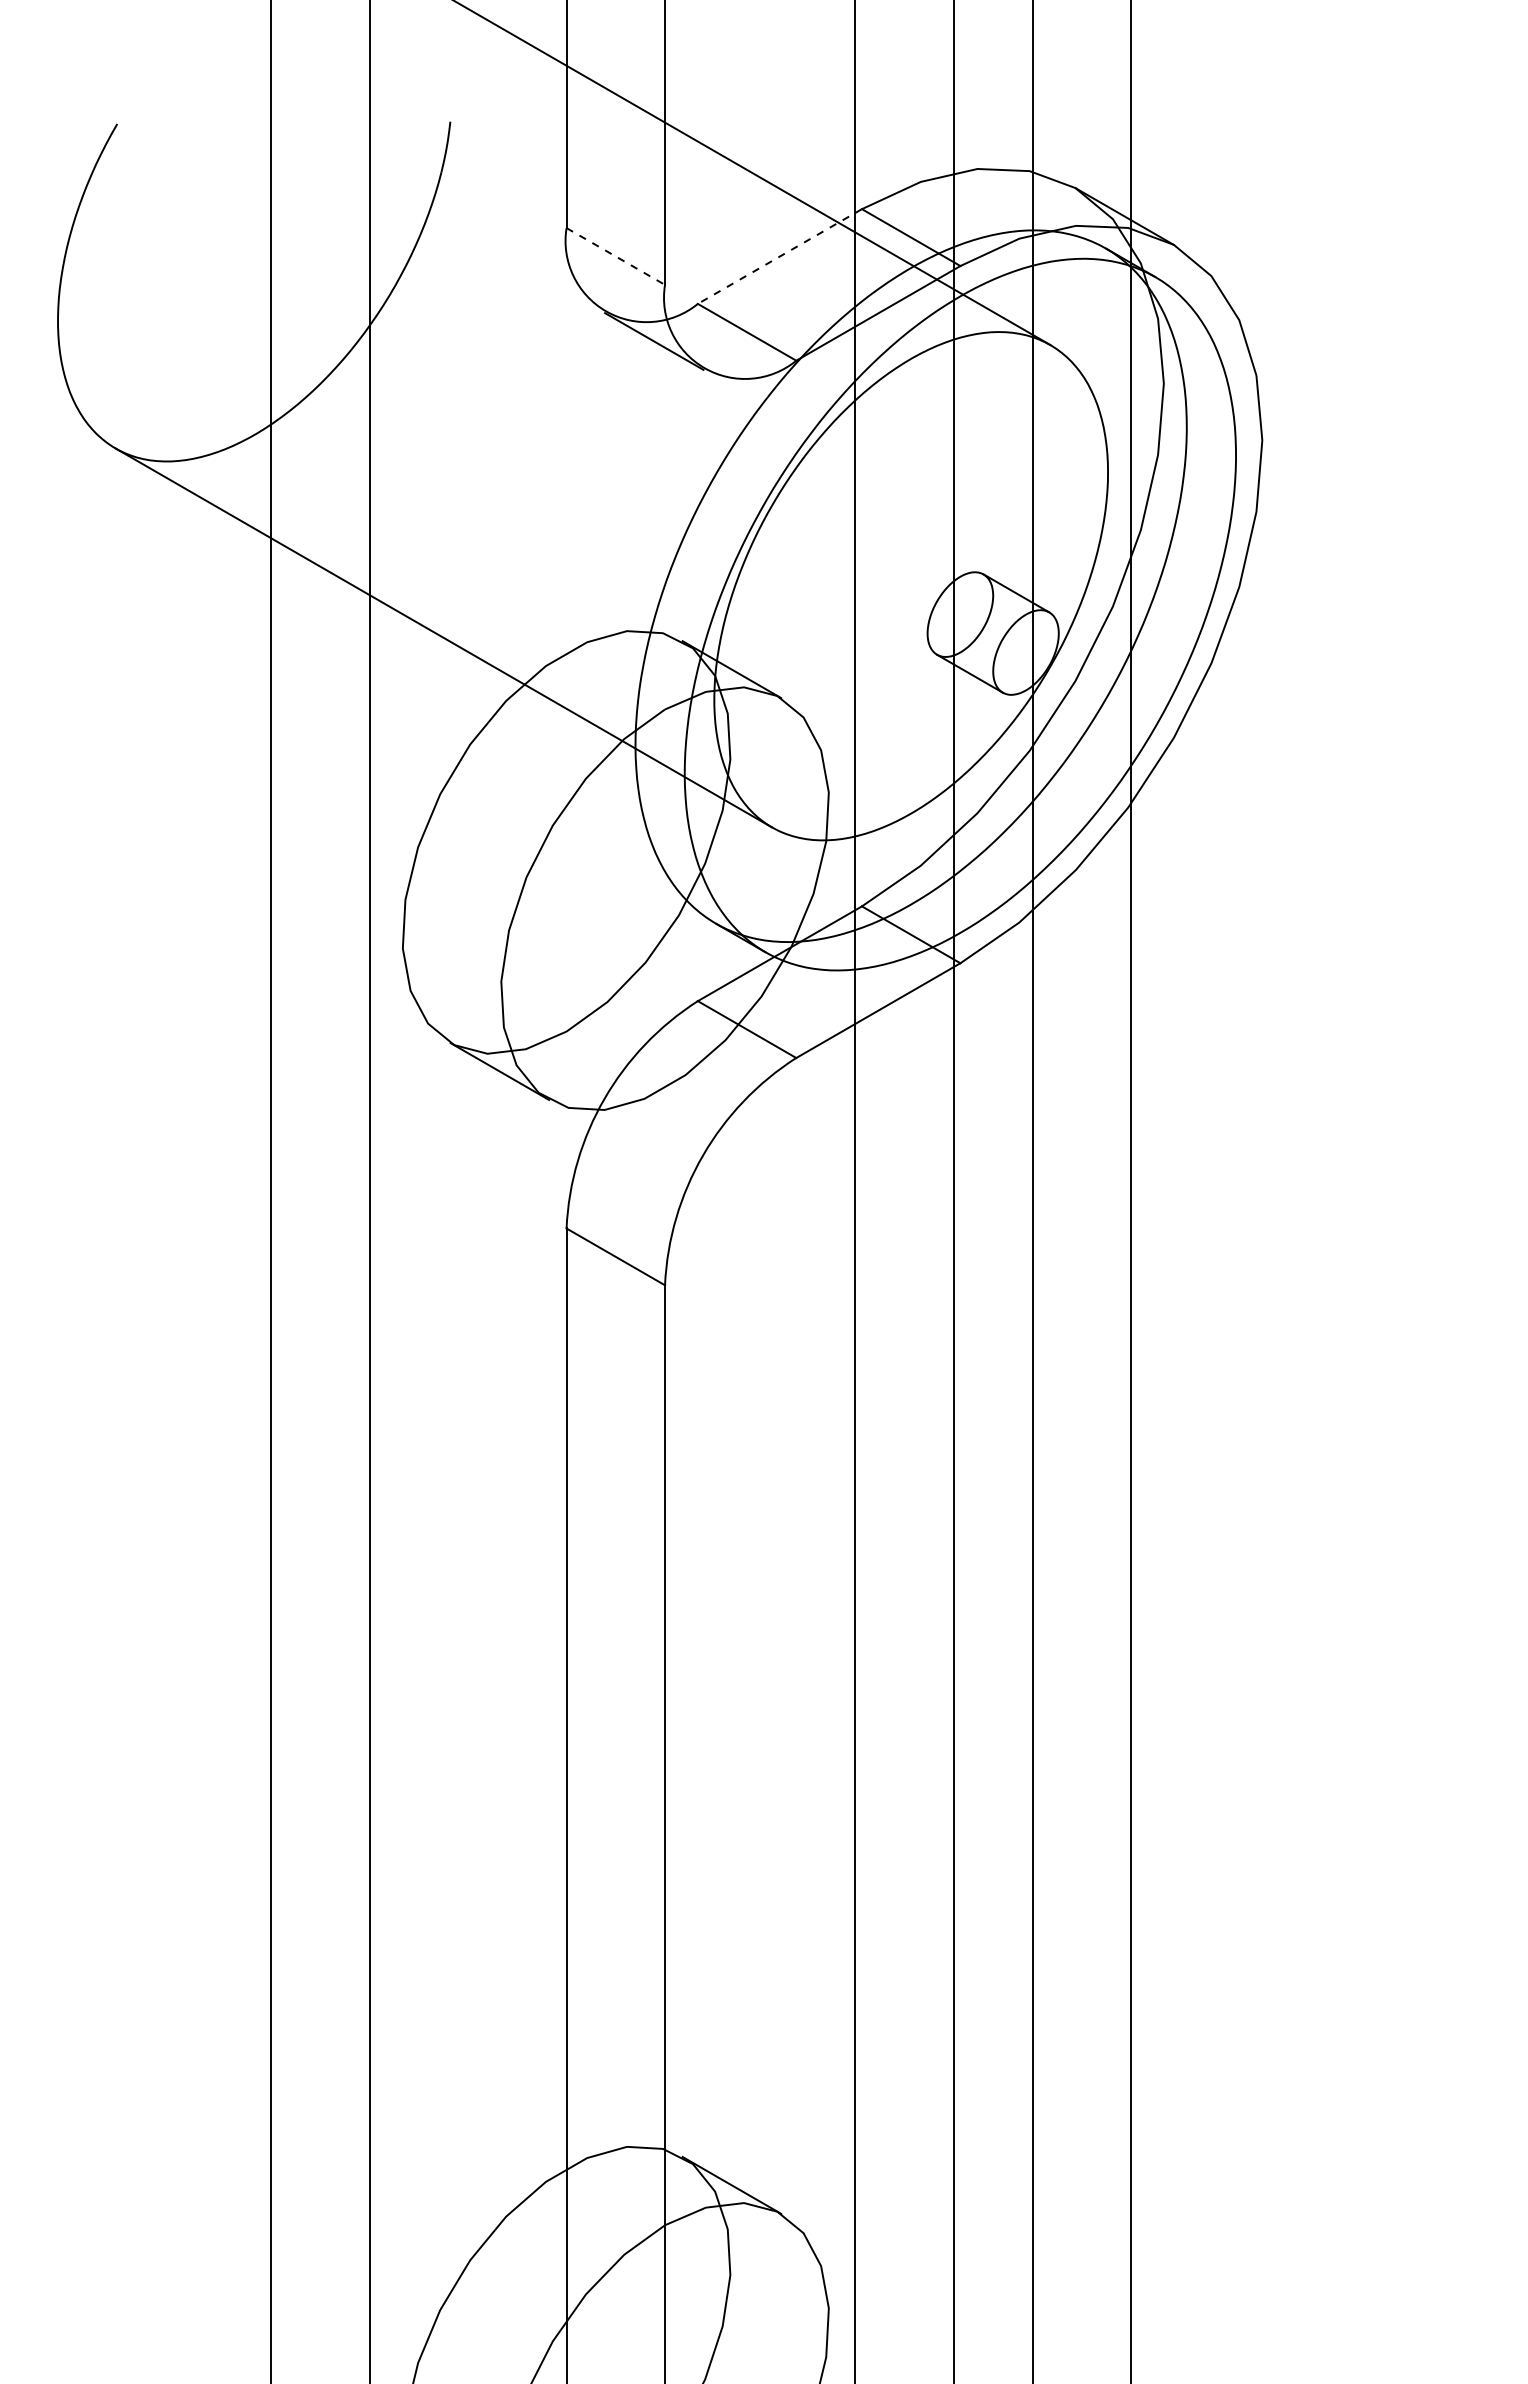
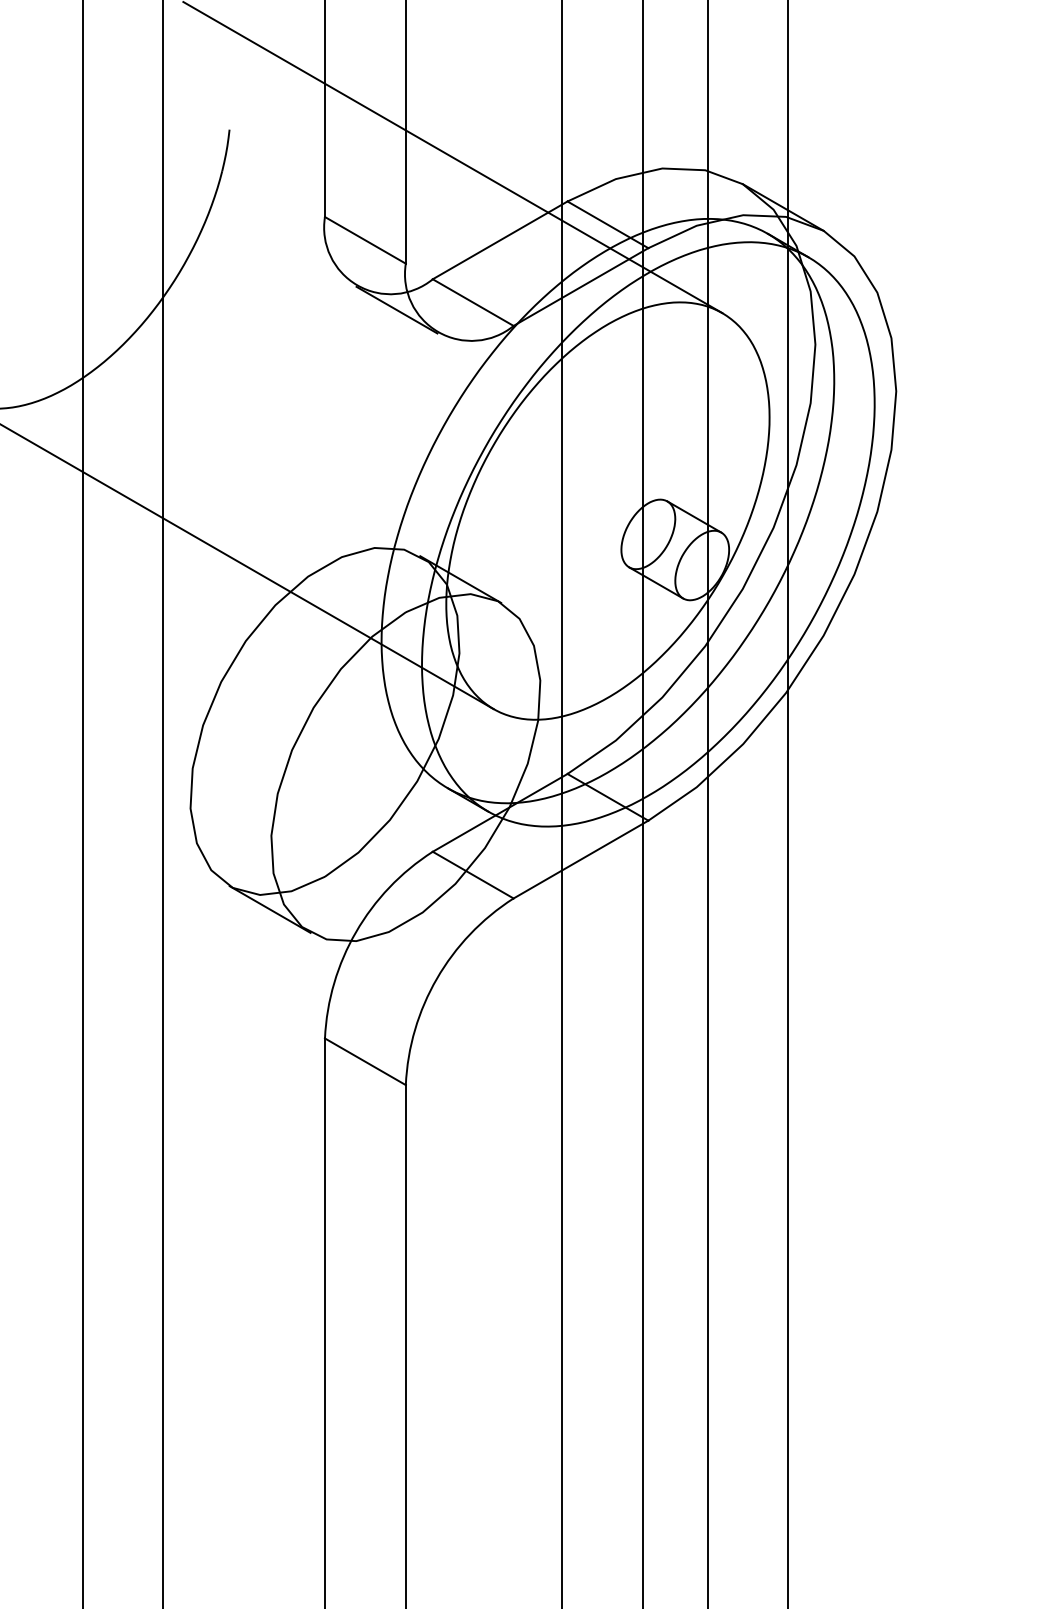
line: (615, 256) -> (365, 240), dashed -> solid
line: (779, 256) -> (499, 240), dashed -> solid

